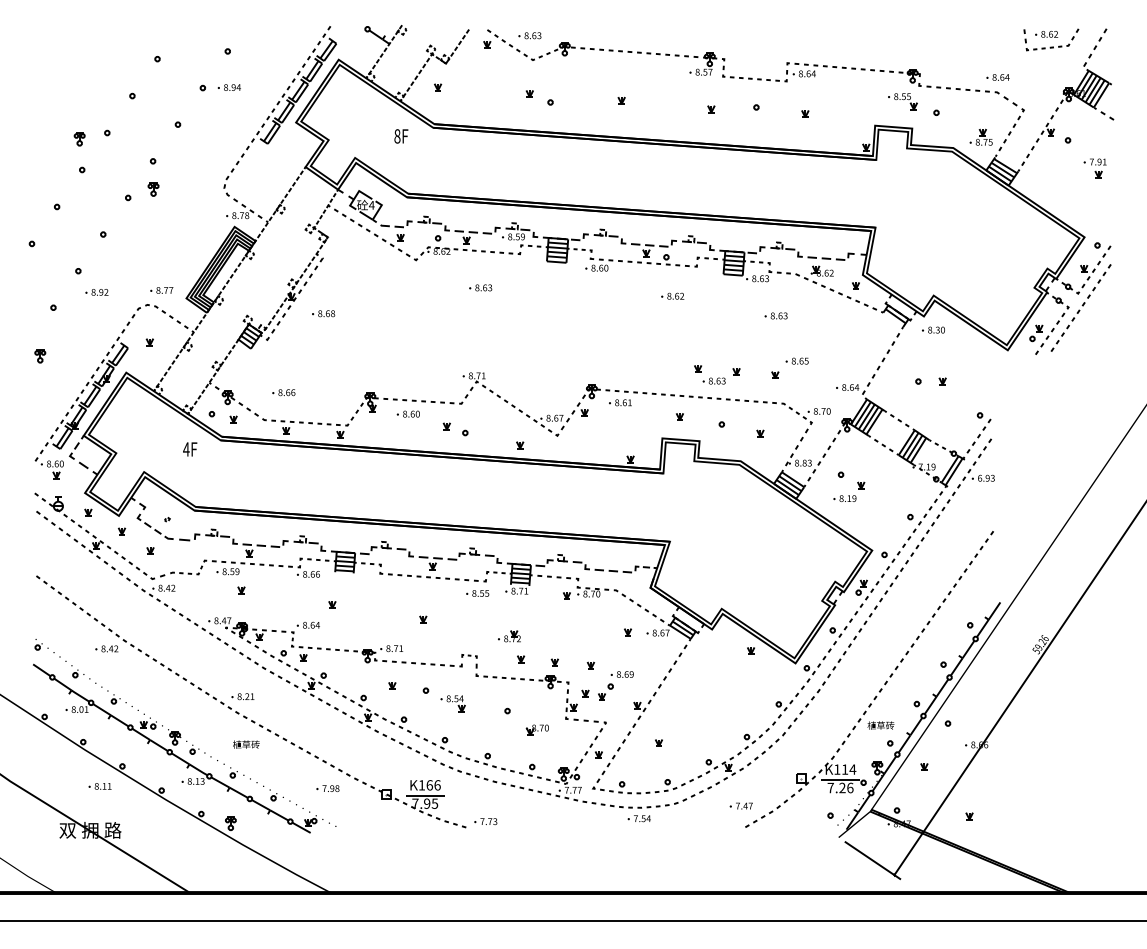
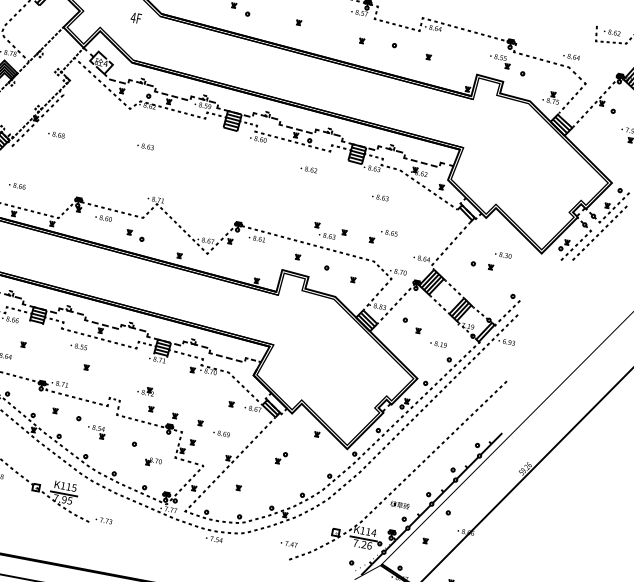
text: (397, 136) -> (133, 17), 8F -> 4F
text: (480, 287) -> (145, 146), moved
text: (933, 329) -> (503, 254), moved
text: (844, 498) -> (438, 343), moved
text: (477, 593) -> (78, 346), moved
part: (605, 691) -> (281, 457), moved
text: (433, 785) -> (71, 487), K166 -> K115

